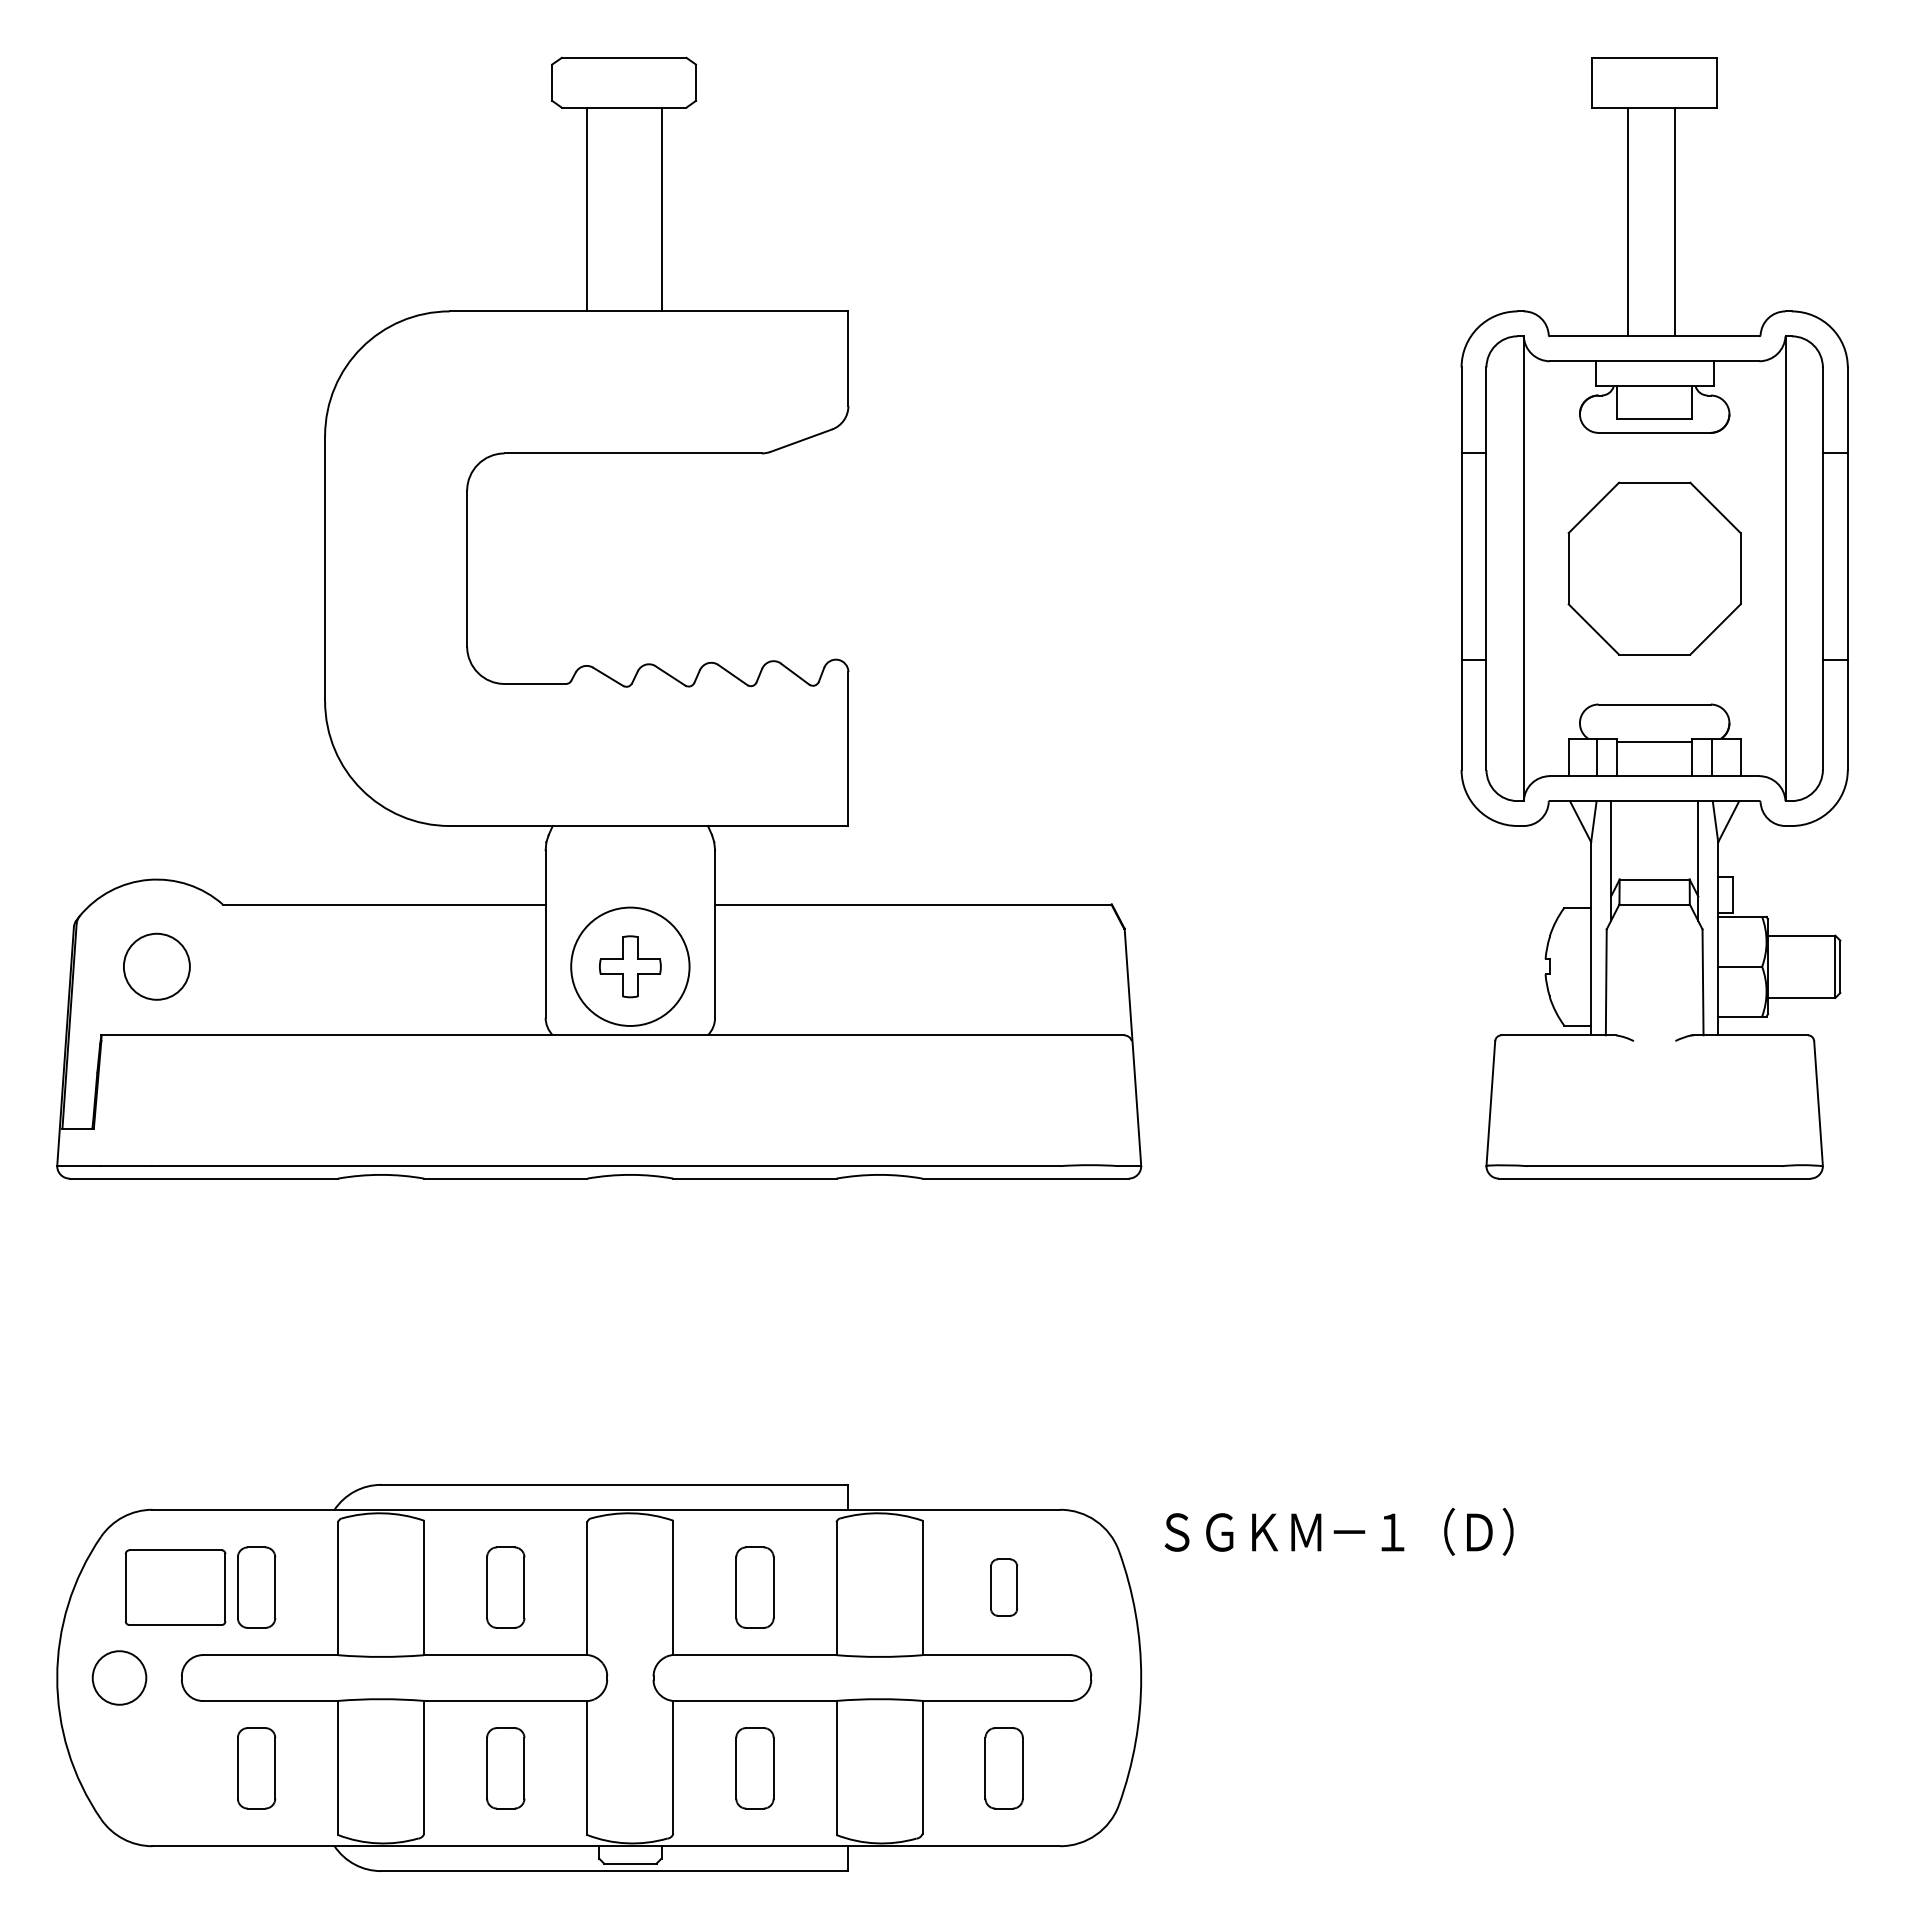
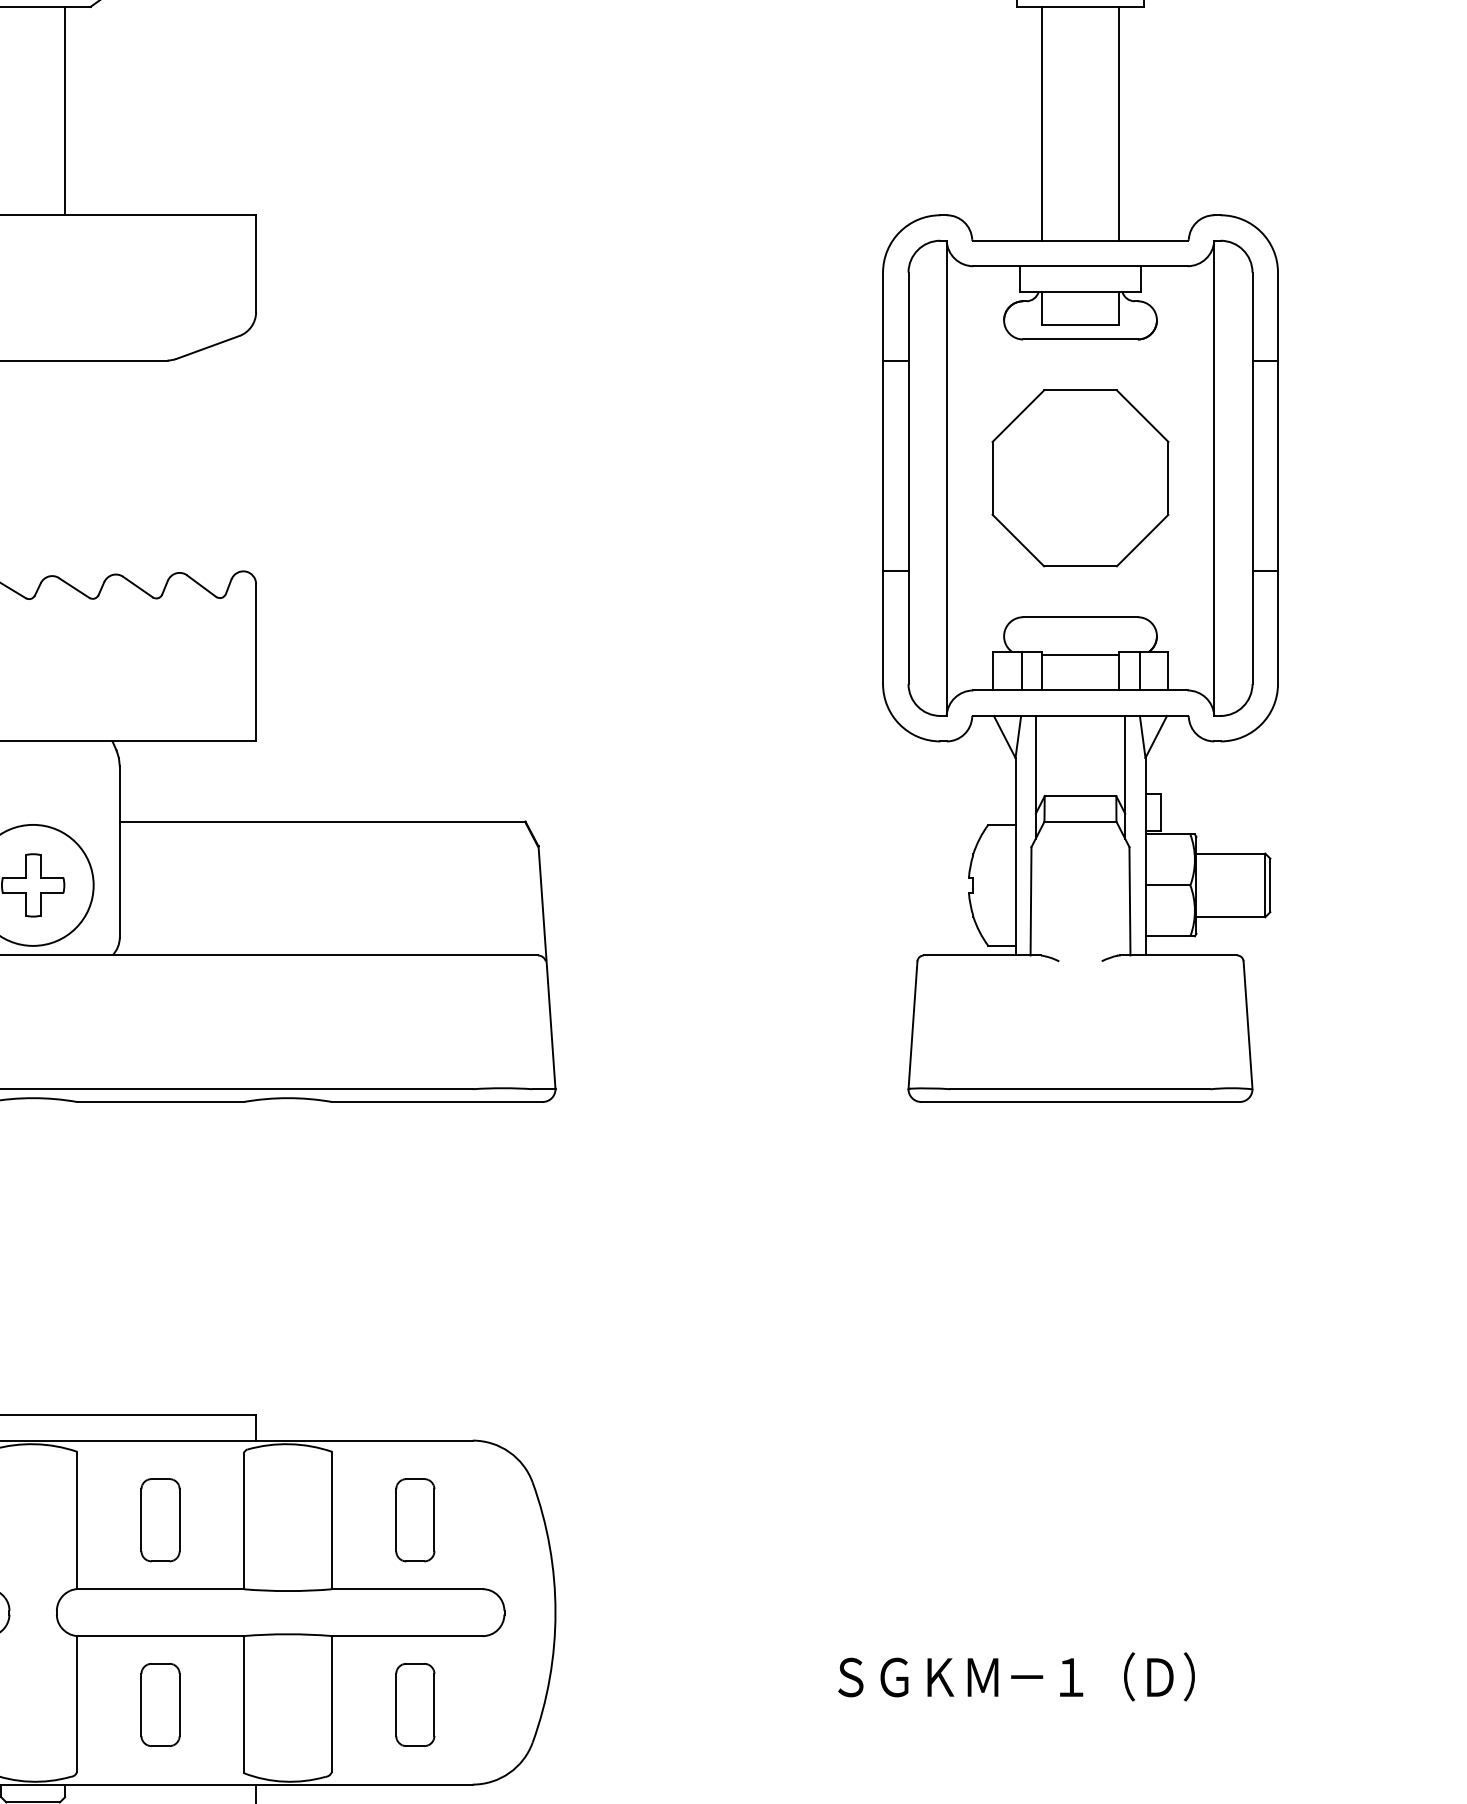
line: (1628, 221) -> (1119, 123), moved
line: (1675, 221) -> (1042, 123), moved
text: (1338, 1531) -> (1015, 1676), moved
part: (1003, 1587) -> (414, 1520), size x1.43

